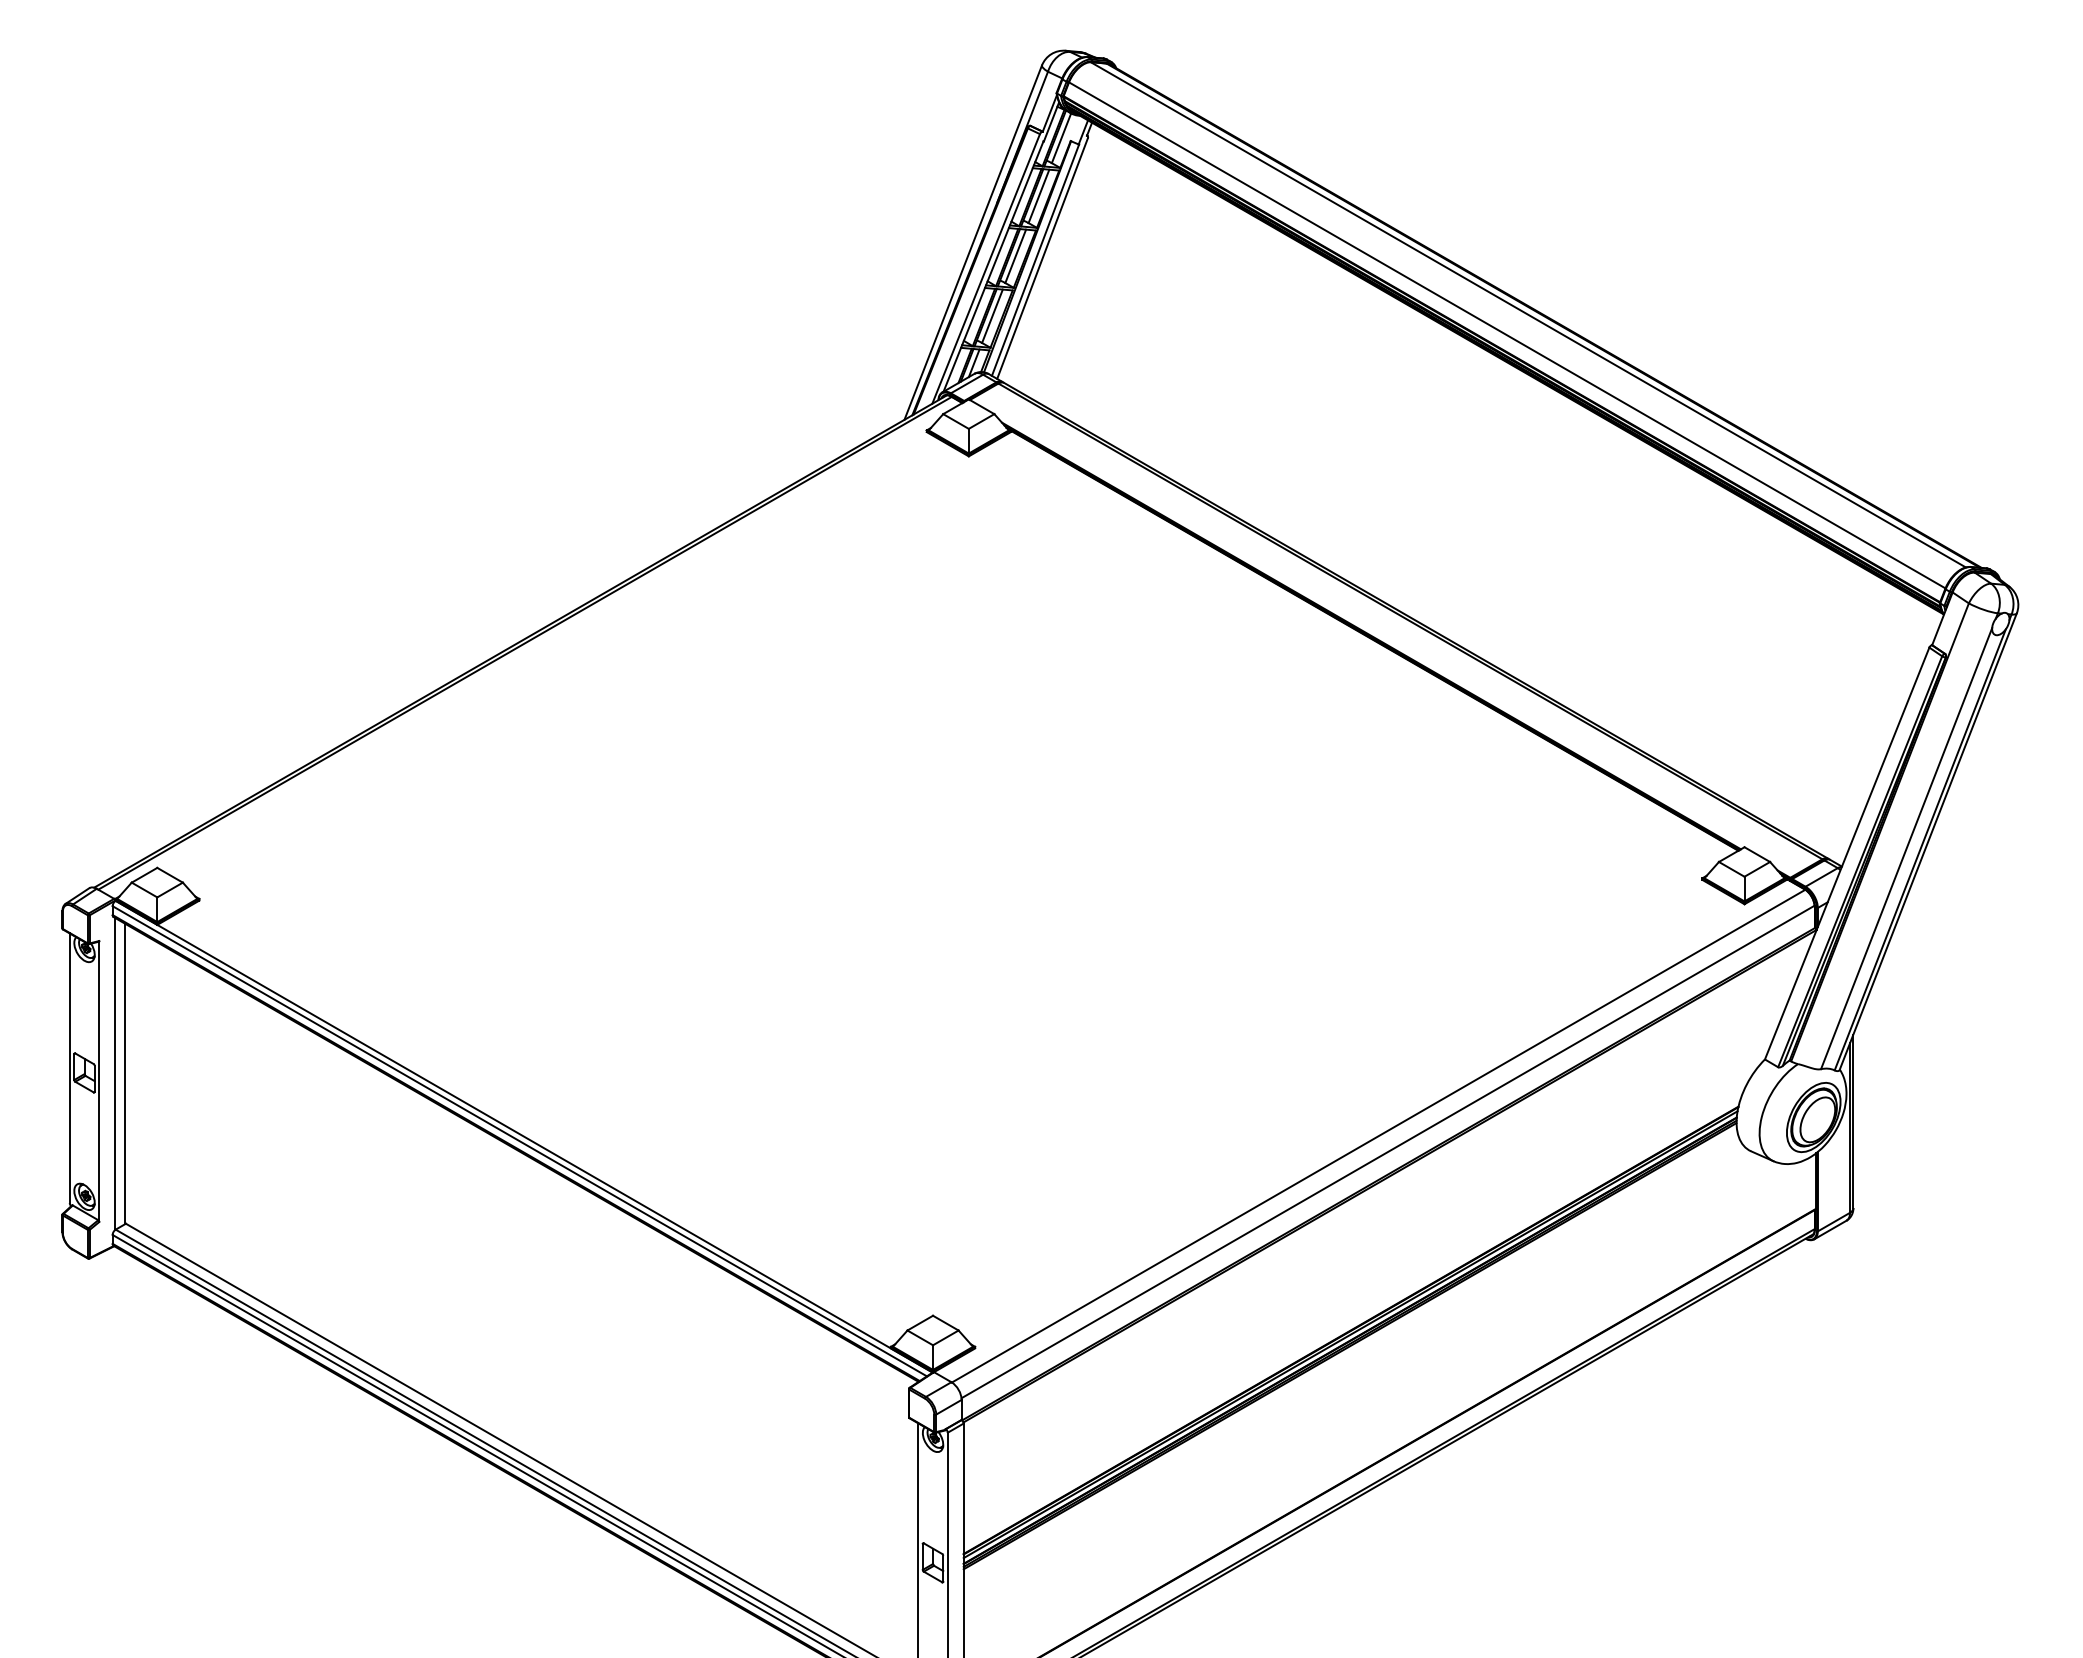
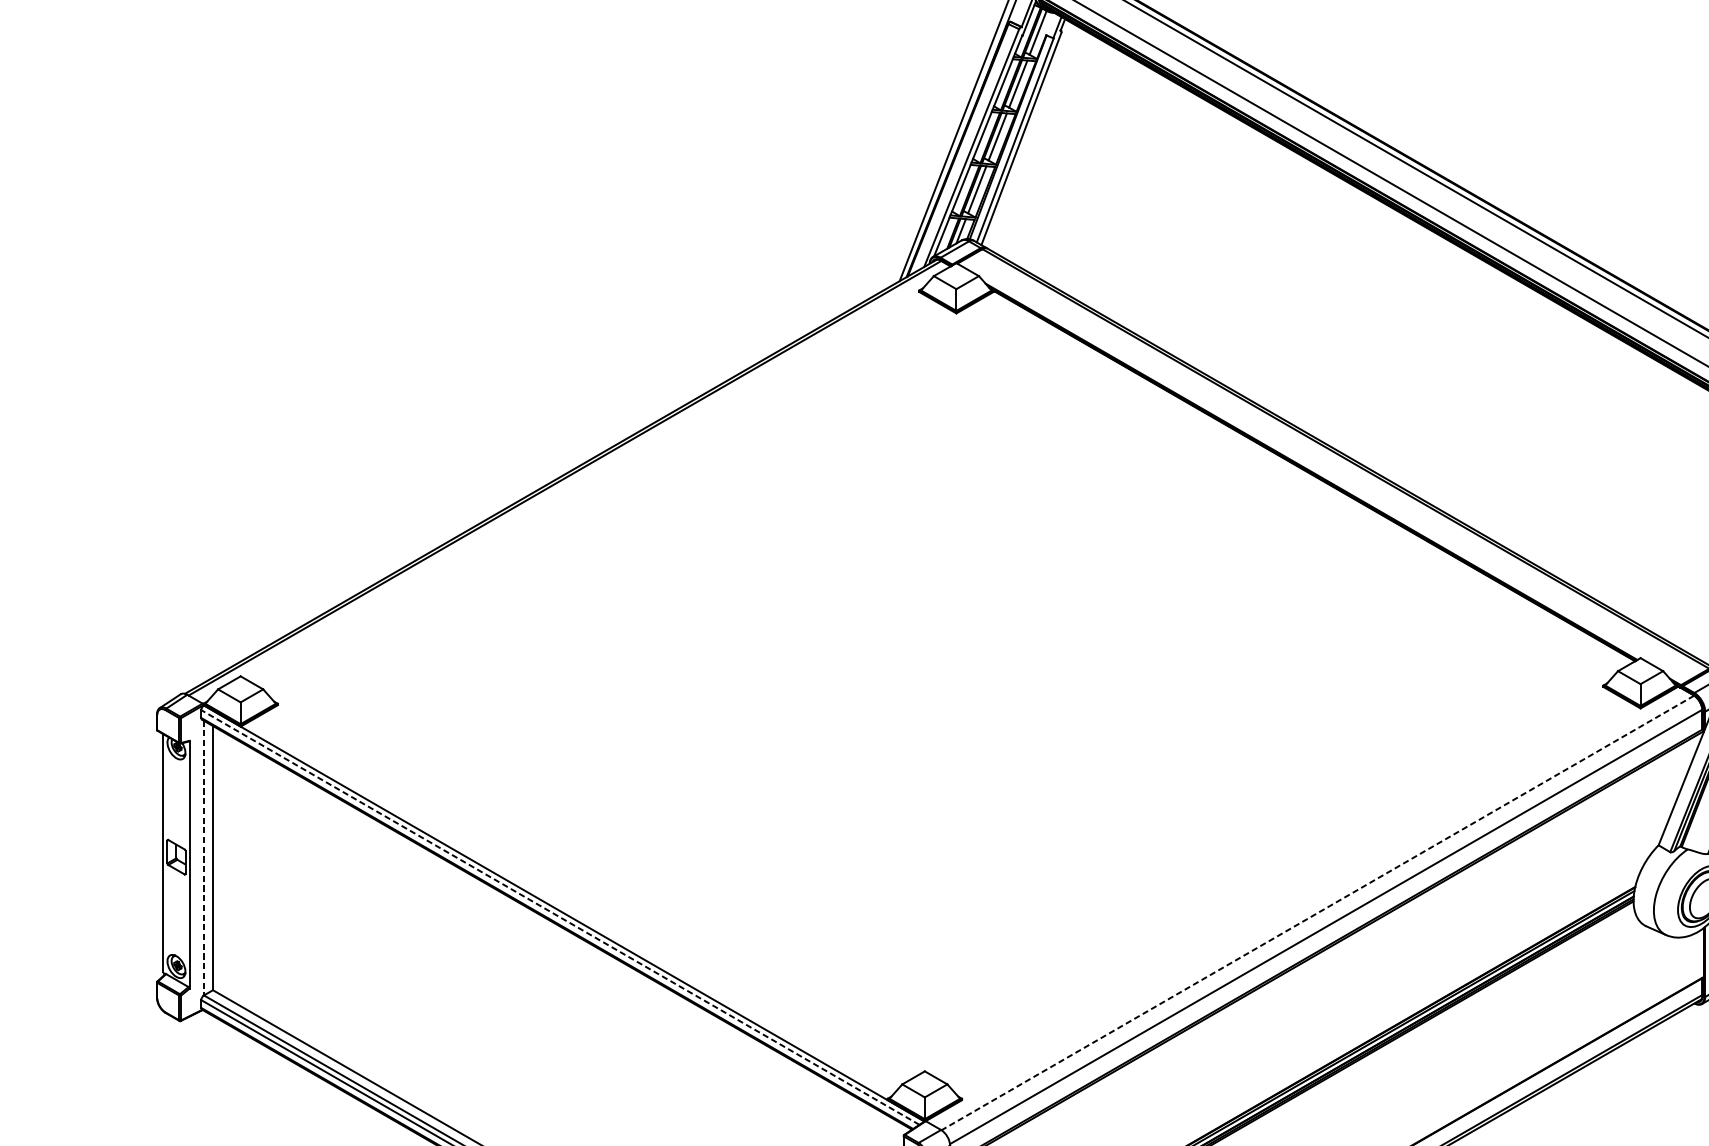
line: (115, 1073) -> (203, 857), solid -> dashed
line: (1378, 1136) -> (1317, 913), solid -> dashed
line: (519, 1141) -> (560, 917), solid -> dashed

